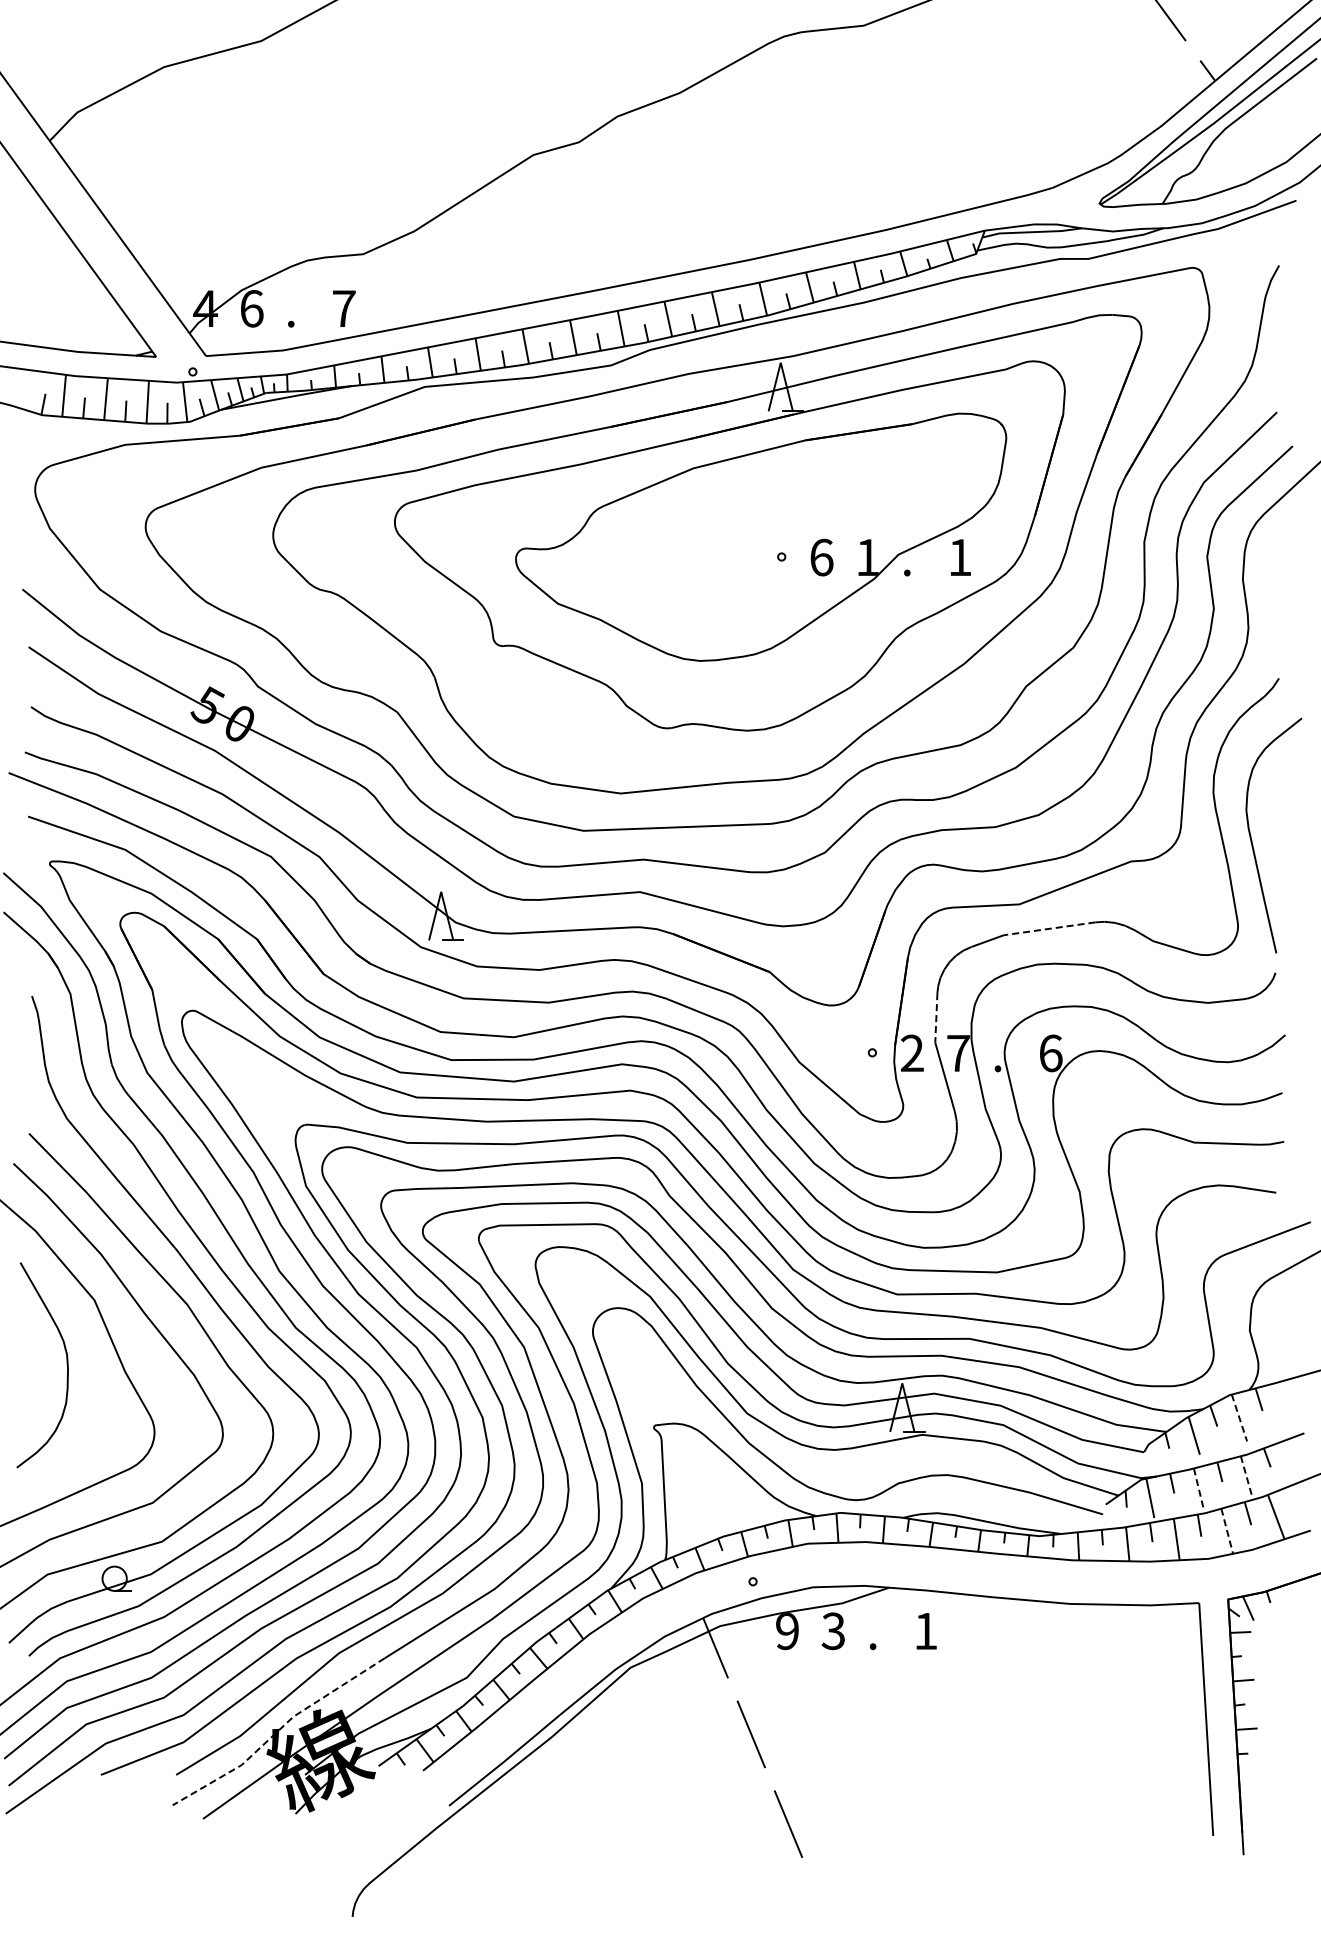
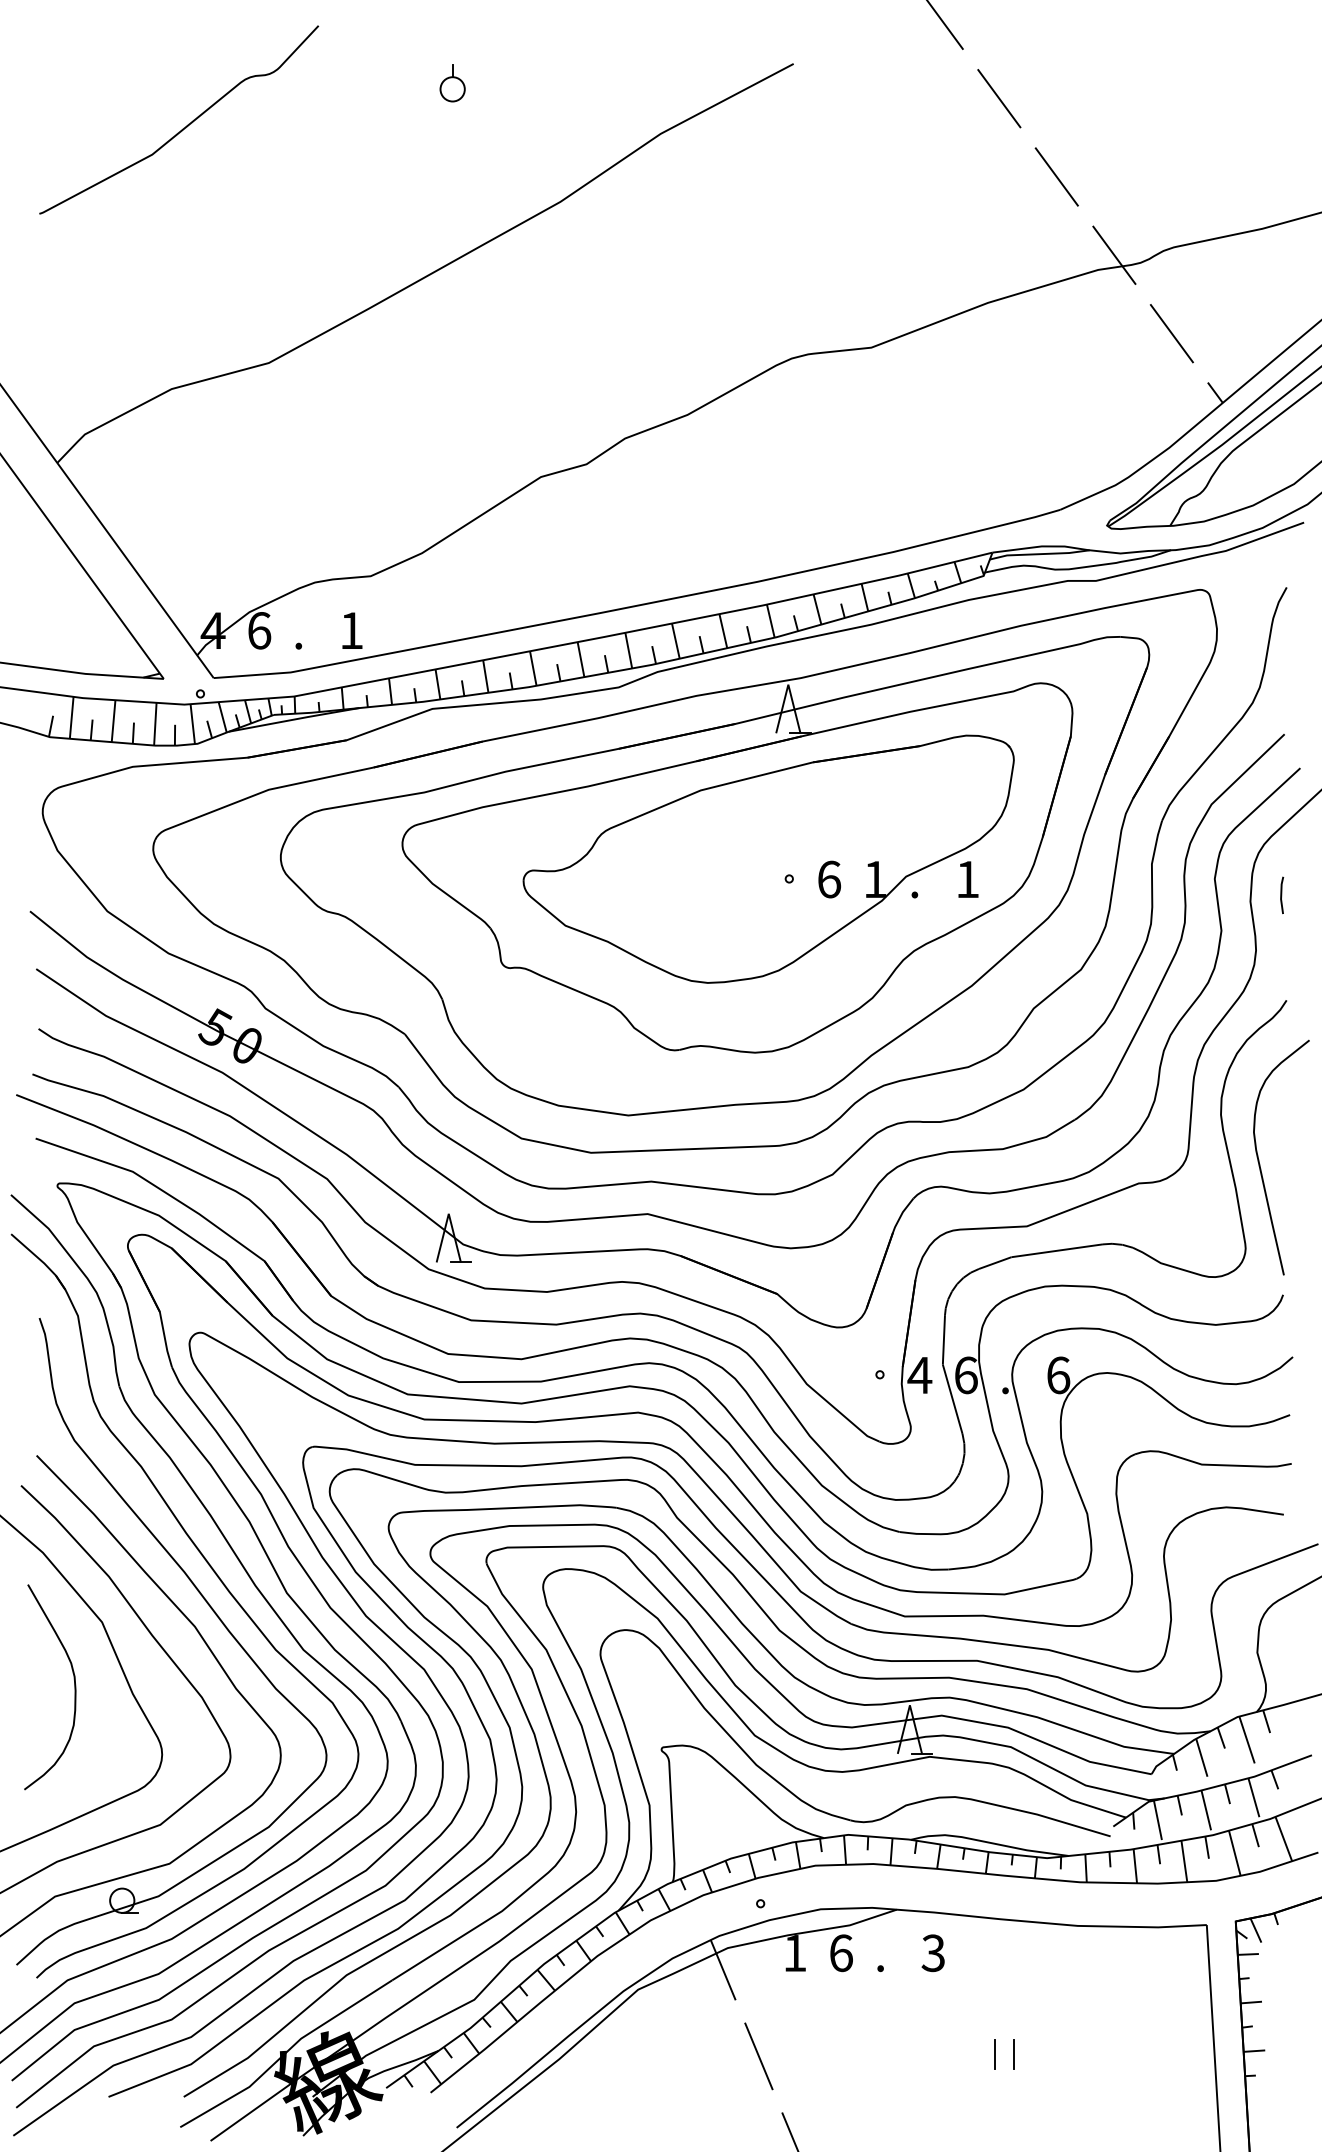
text: (343, 308) -> (351, 630), 7 -> 1
line: (1274, 572) -> (1282, 894), added
line: (1048, 928) -> (1056, 1250), dashed -> solid
line: (935, 1017) -> (943, 1339), dashed -> solid
text: (911, 1052) -> (919, 1374), 2 -> 4
text: (958, 1053) -> (966, 1375), 7 -> 6
line: (1239, 1418) -> (1247, 1740), dashed -> solid
line: (1246, 1476) -> (1254, 1798), dashed -> solid
line: (1198, 1488) -> (1206, 1810), dashed -> solid
line: (1226, 1531) -> (1234, 1853), dashed -> solid
text: (786, 1631) -> (794, 1953), 9 -> 1
text: (832, 1631) -> (840, 1953), 3 -> 6
text: (924, 1631) -> (932, 1953), 1 -> 3
line: (277, 1731) -> (285, 2053), dashed -> solid
line: (986, 1731) -> (994, 2053), added
line: (1006, 1731) -> (1014, 2053), added

